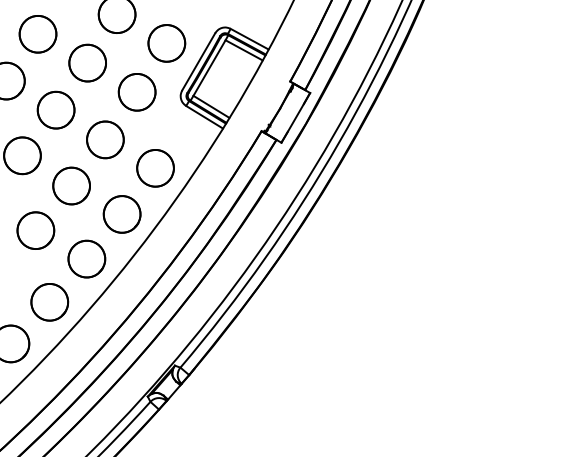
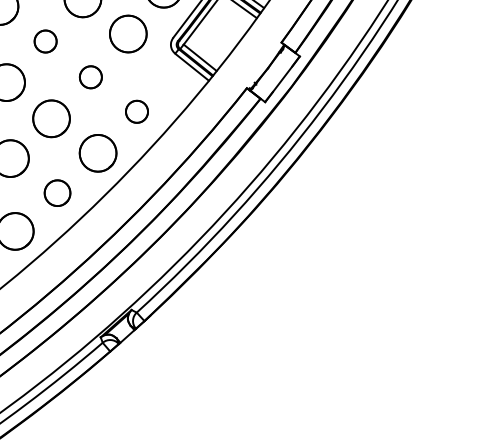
part: (55, 109) -> (45, 40), size x0.6
part: (105, 139) -> (90, 76), size x0.6
circle: (155, 168) -> (136, 111), size x0.6
part: (86, 258) -> (57, 192), size x0.7

